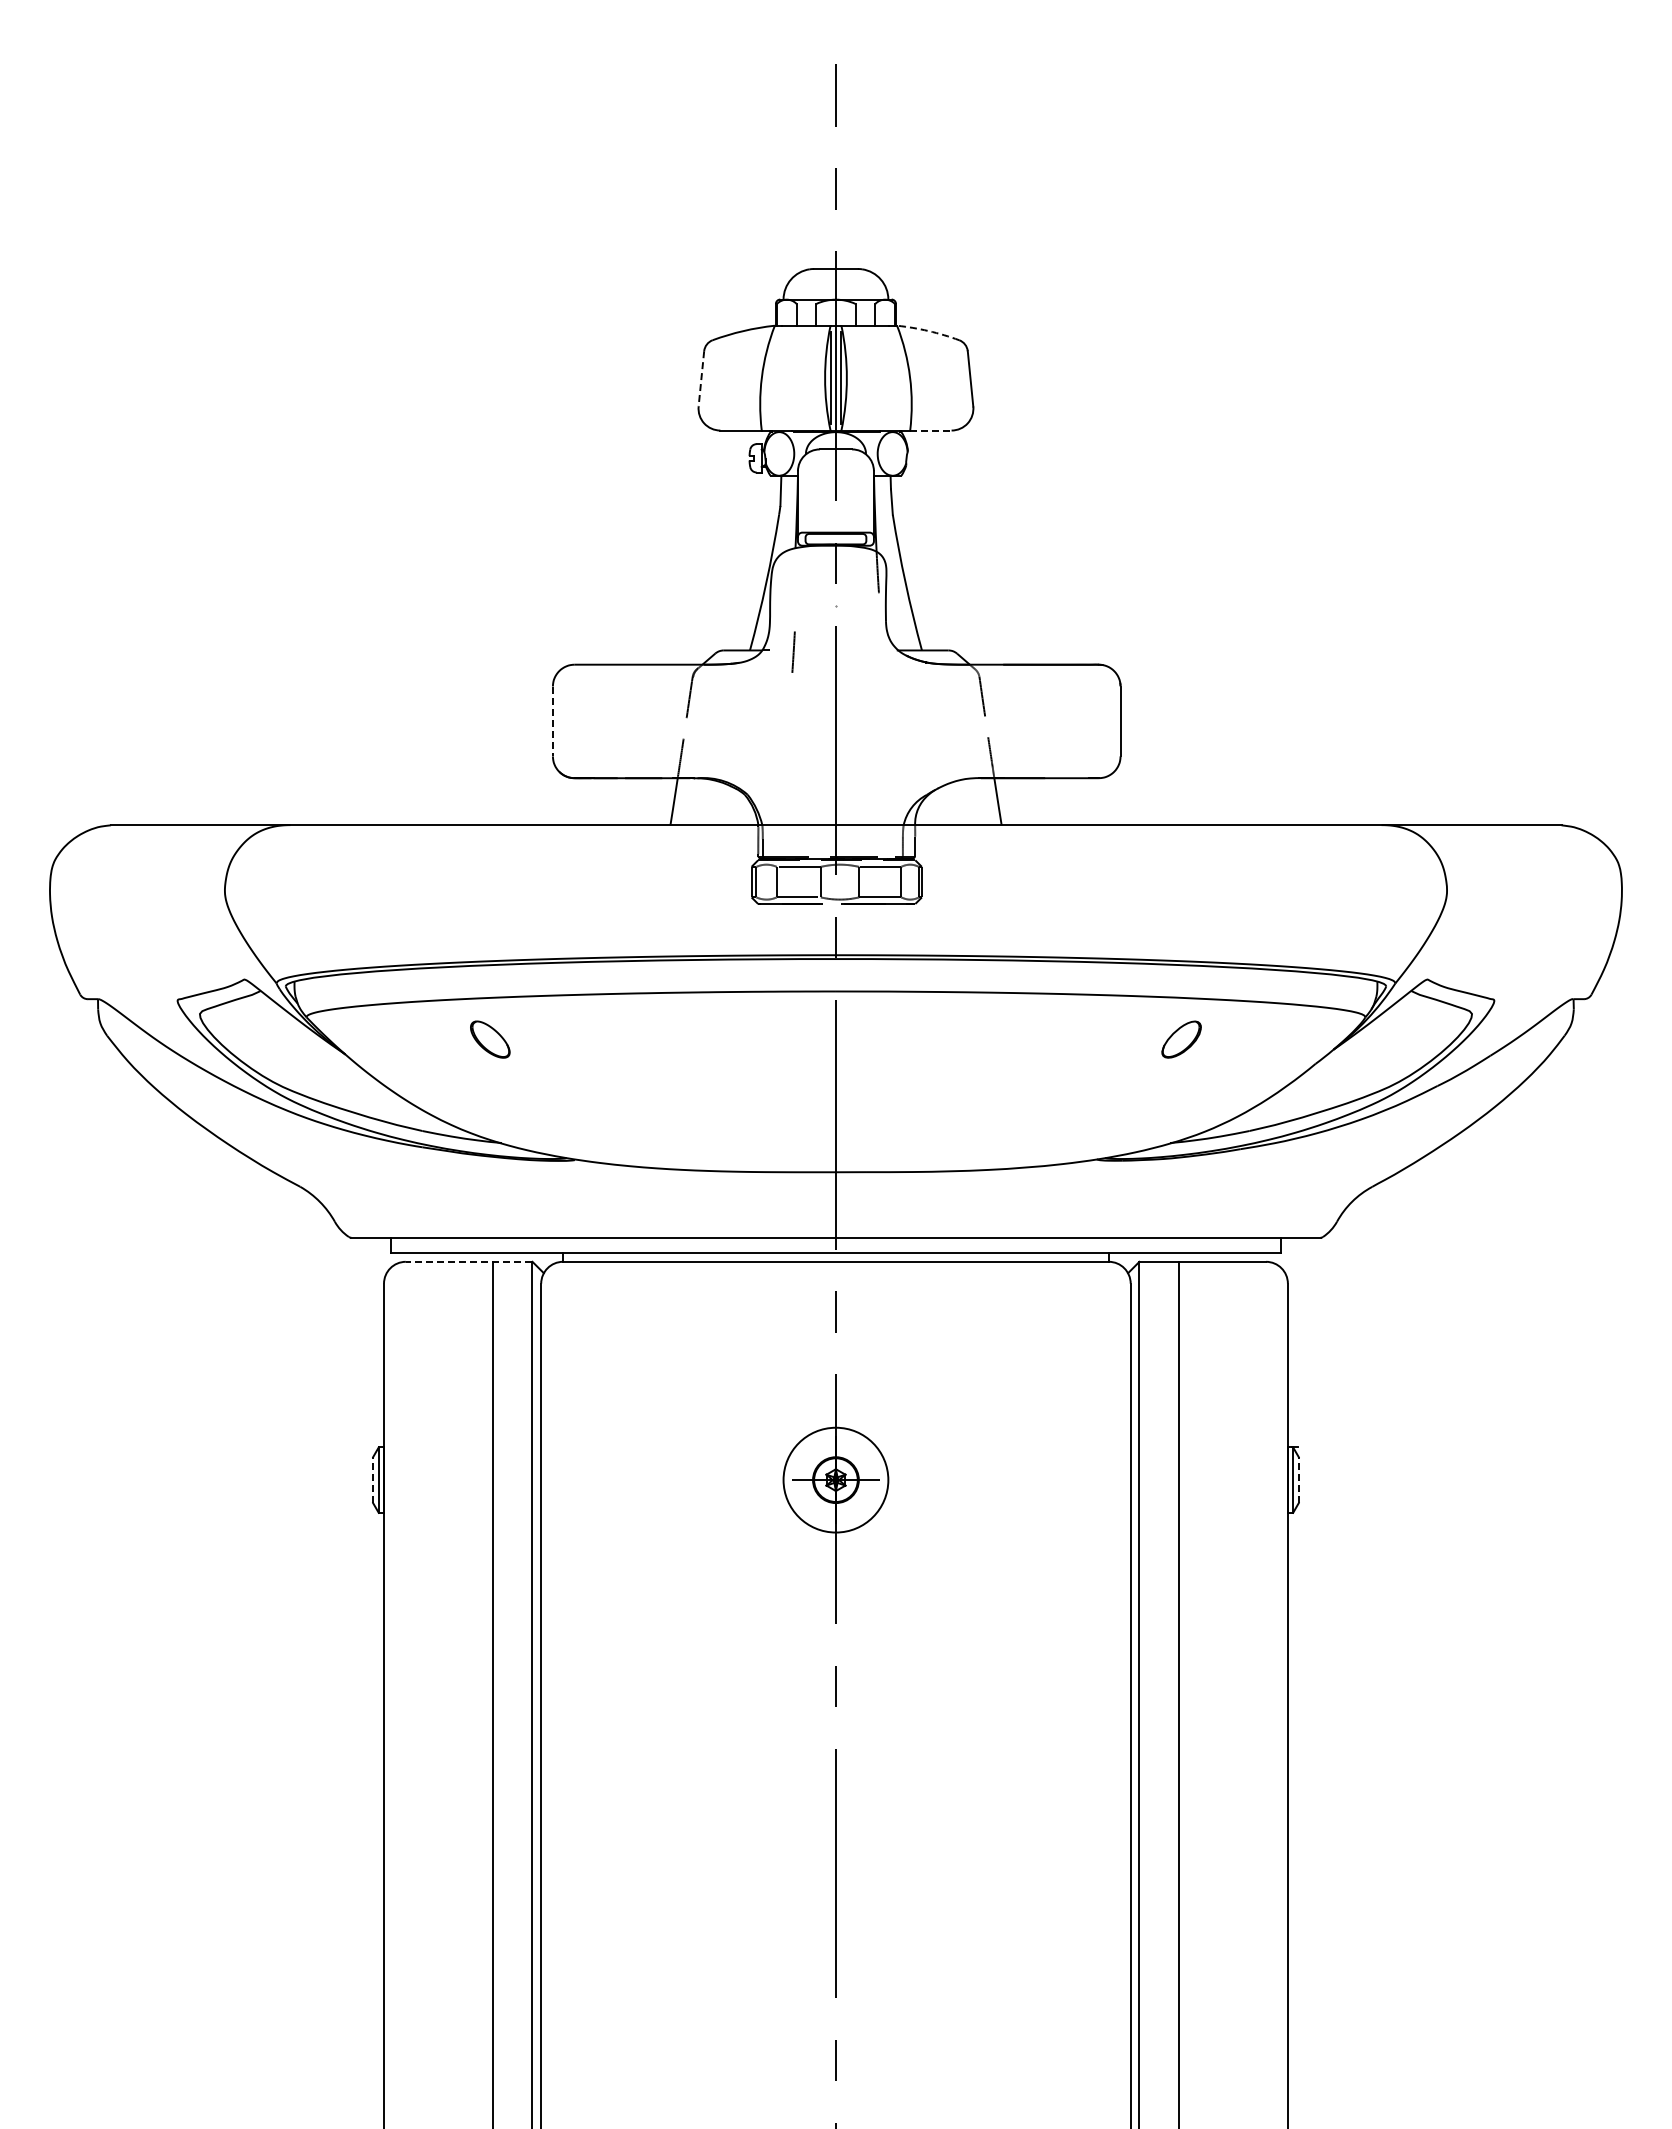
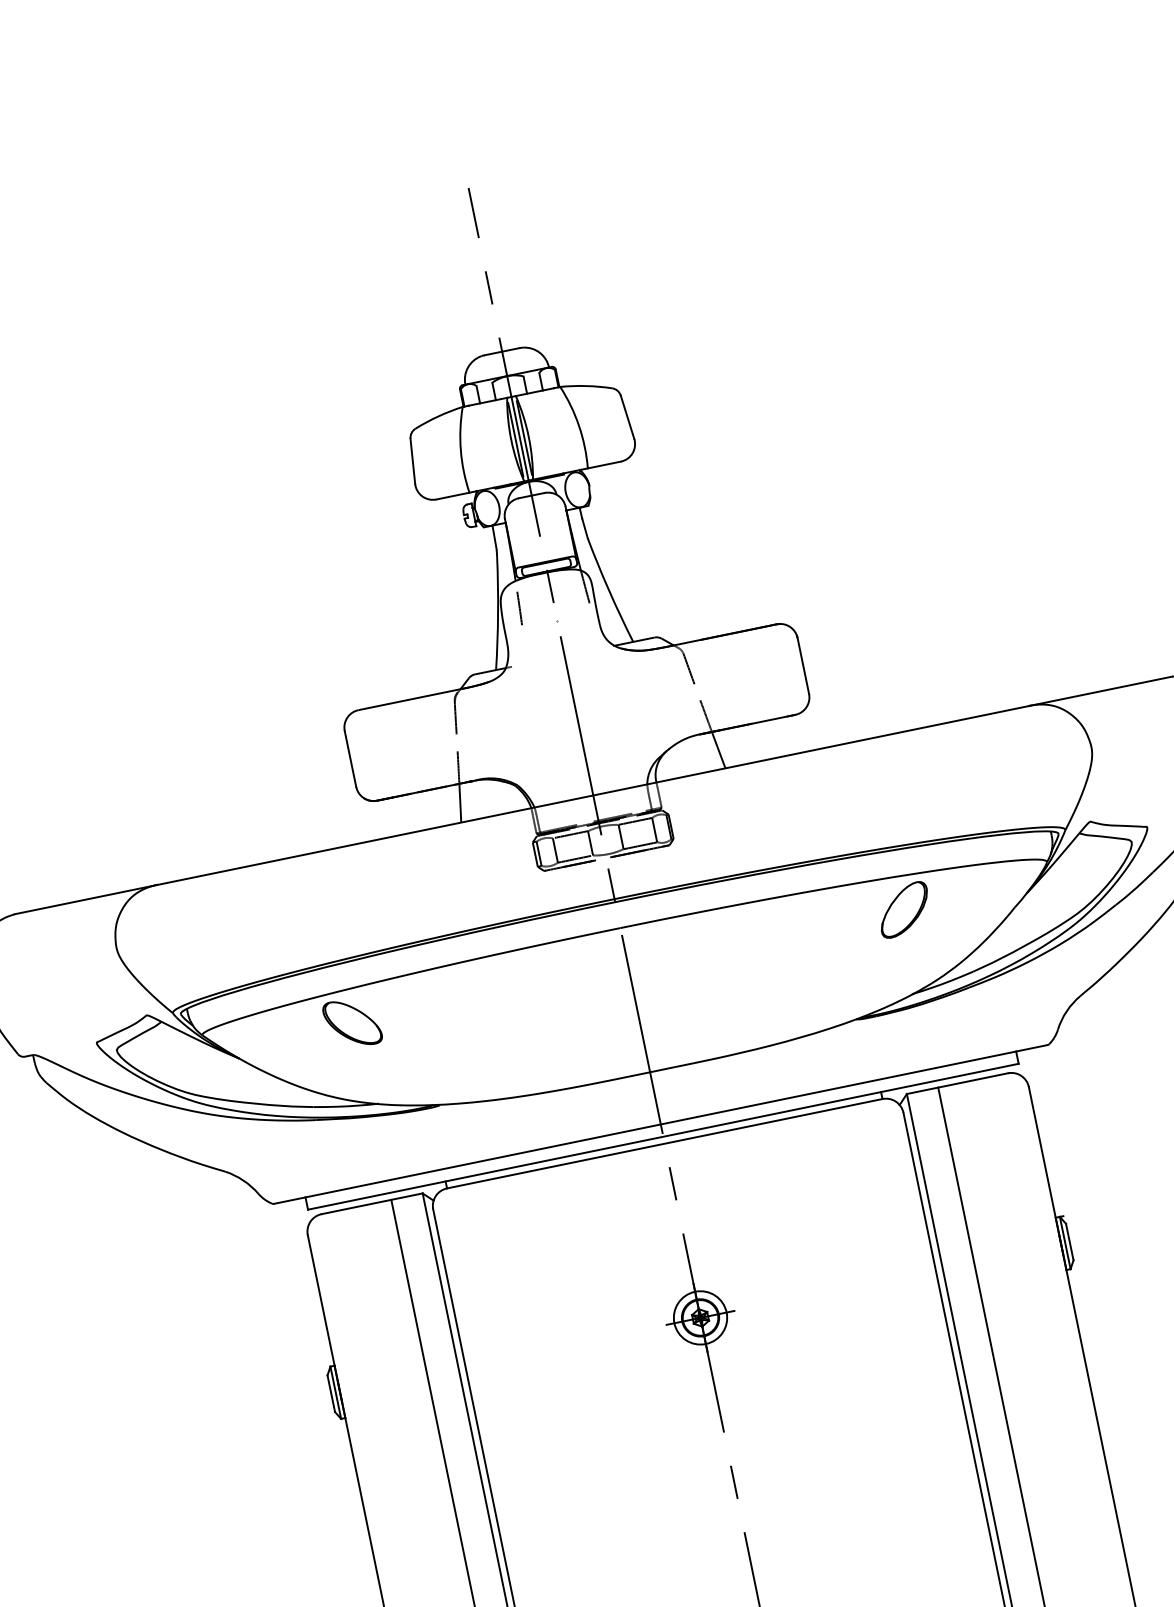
arc: (928, 331) -> (586, 386), dashed -> solid
line: (701, 378) -> (412, 461), dashed -> solid
line: (930, 430) -> (604, 465), dashed -> solid
line: (793, 651) -> (519, 607), moved
line: (552, 721) -> (350, 759), dashed -> solid
part: (490, 1039) -> (352, 1022), size x1.67
part: (1181, 1039) -> (904, 909), size x1.67
line: (468, 1261) -> (371, 1203), dashed -> solid
circle: (835, 1479) -> (700, 1317), size x0.62
line: (373, 1480) -> (331, 1393), dashed -> solid
line: (1298, 1480) -> (1069, 1242), dashed -> solid

